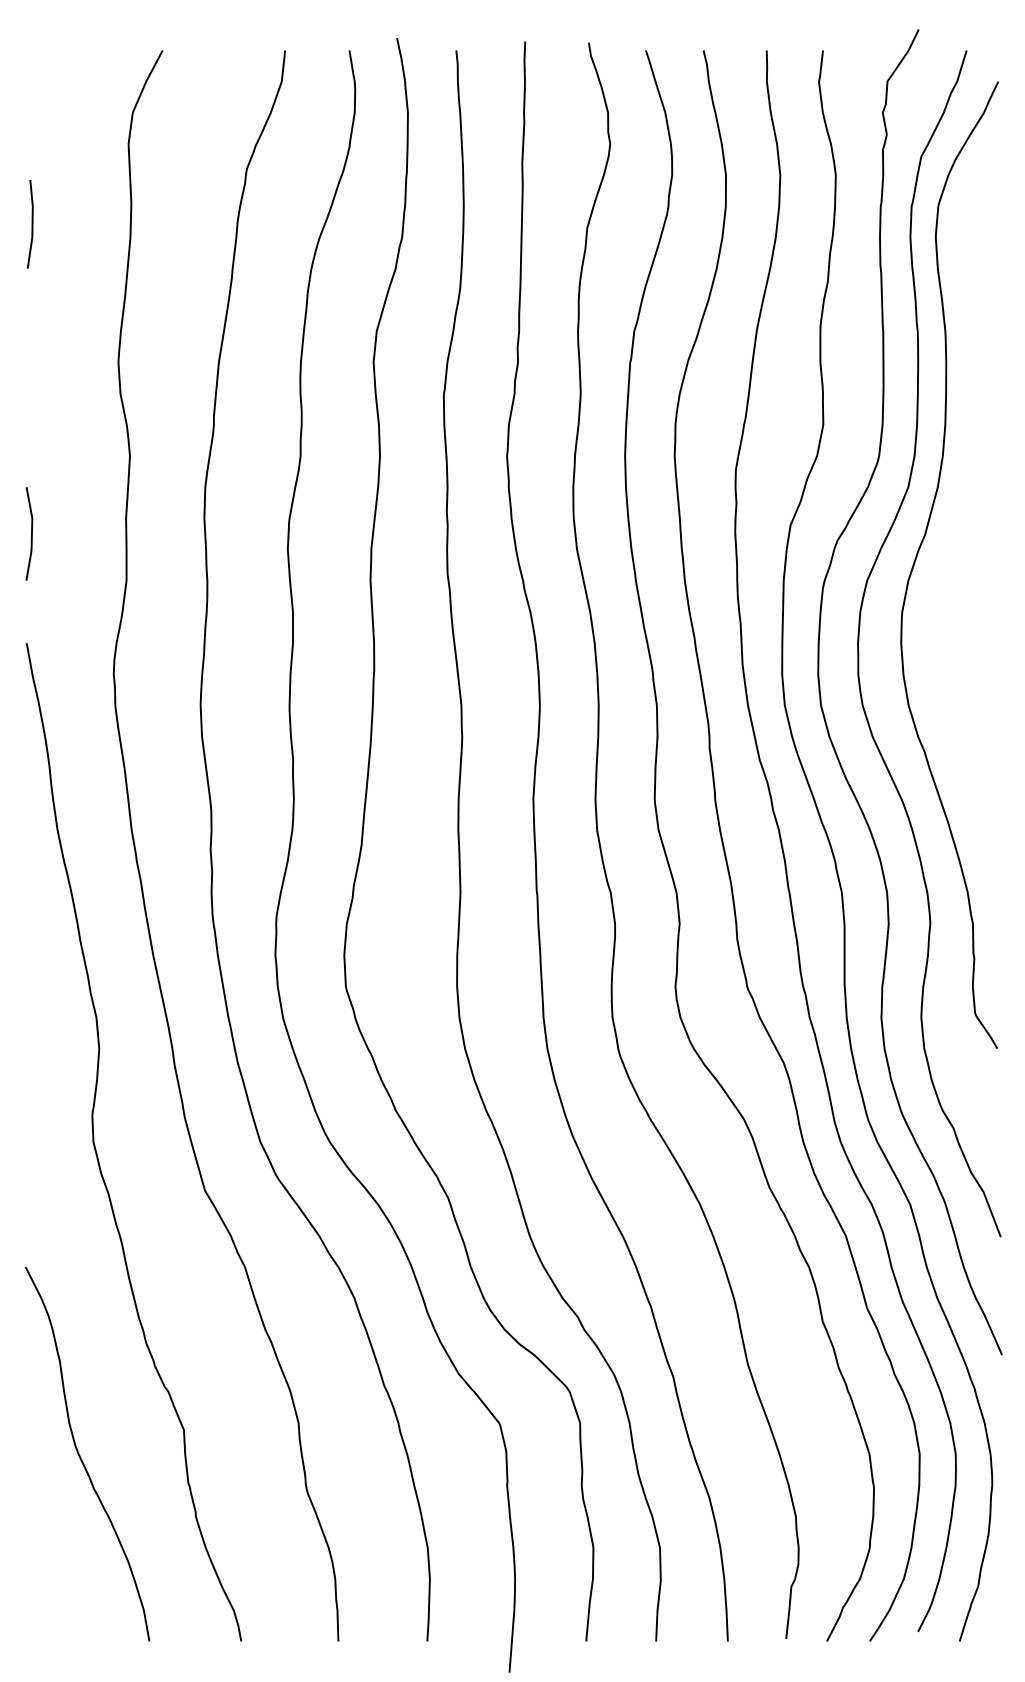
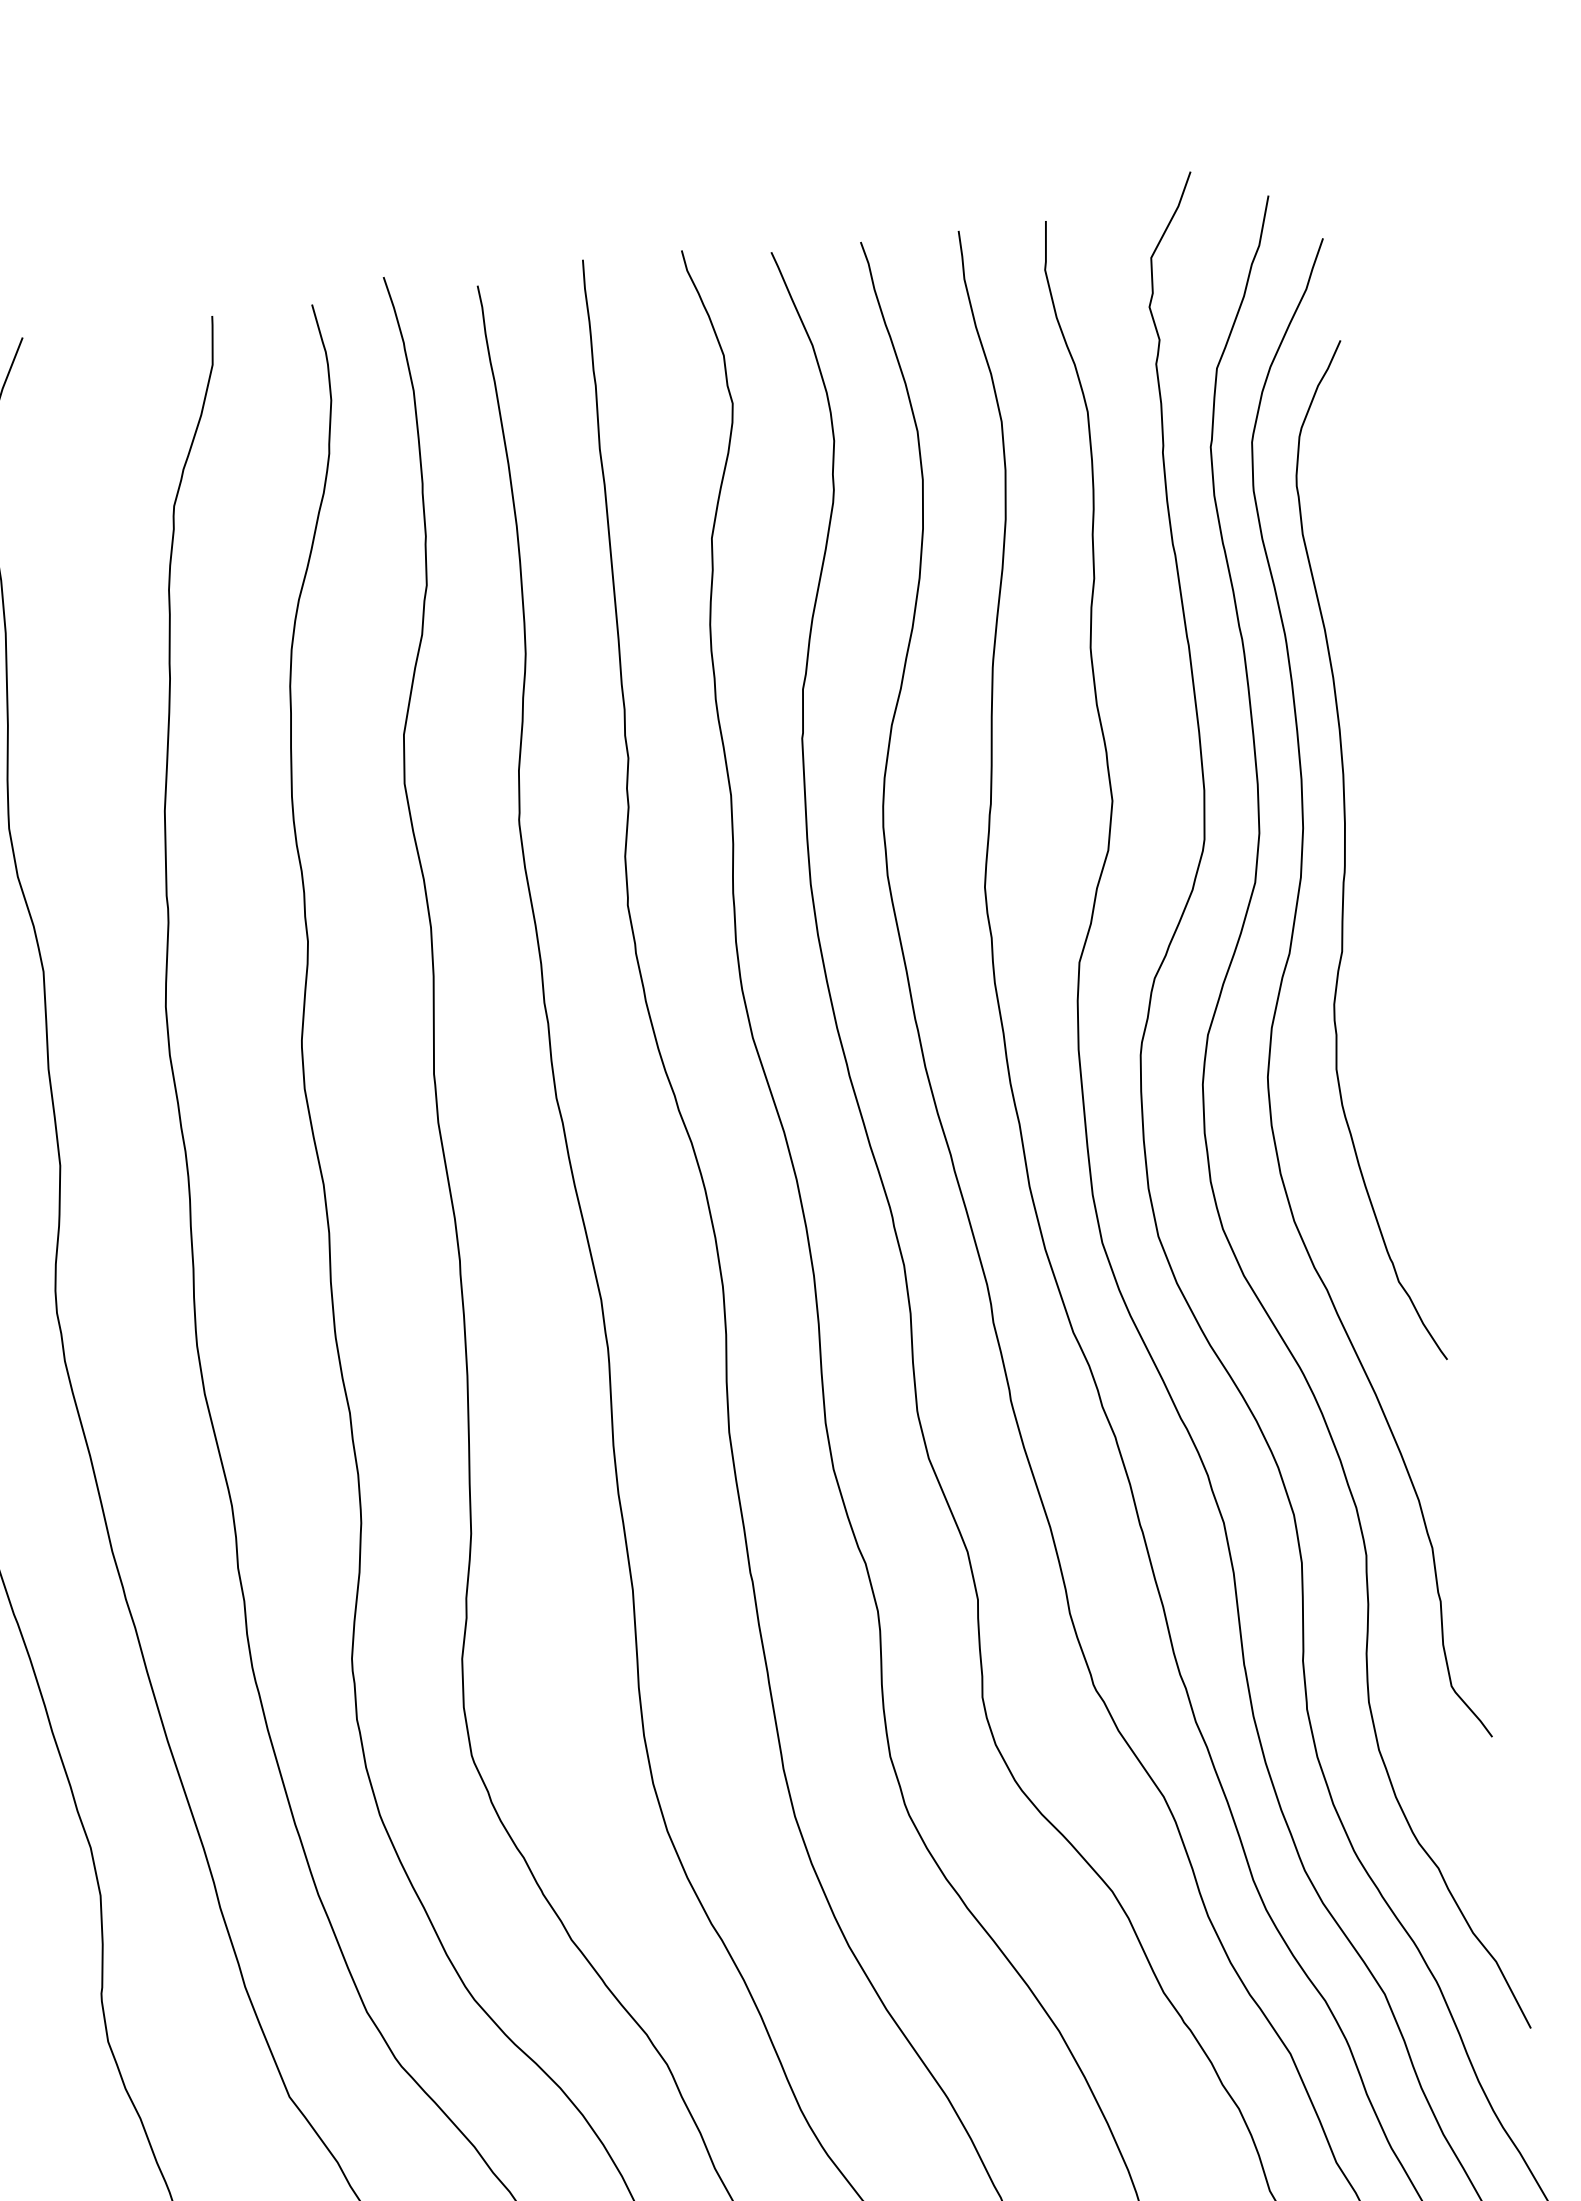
curve: (968, 476) -> (1346, 855), added

